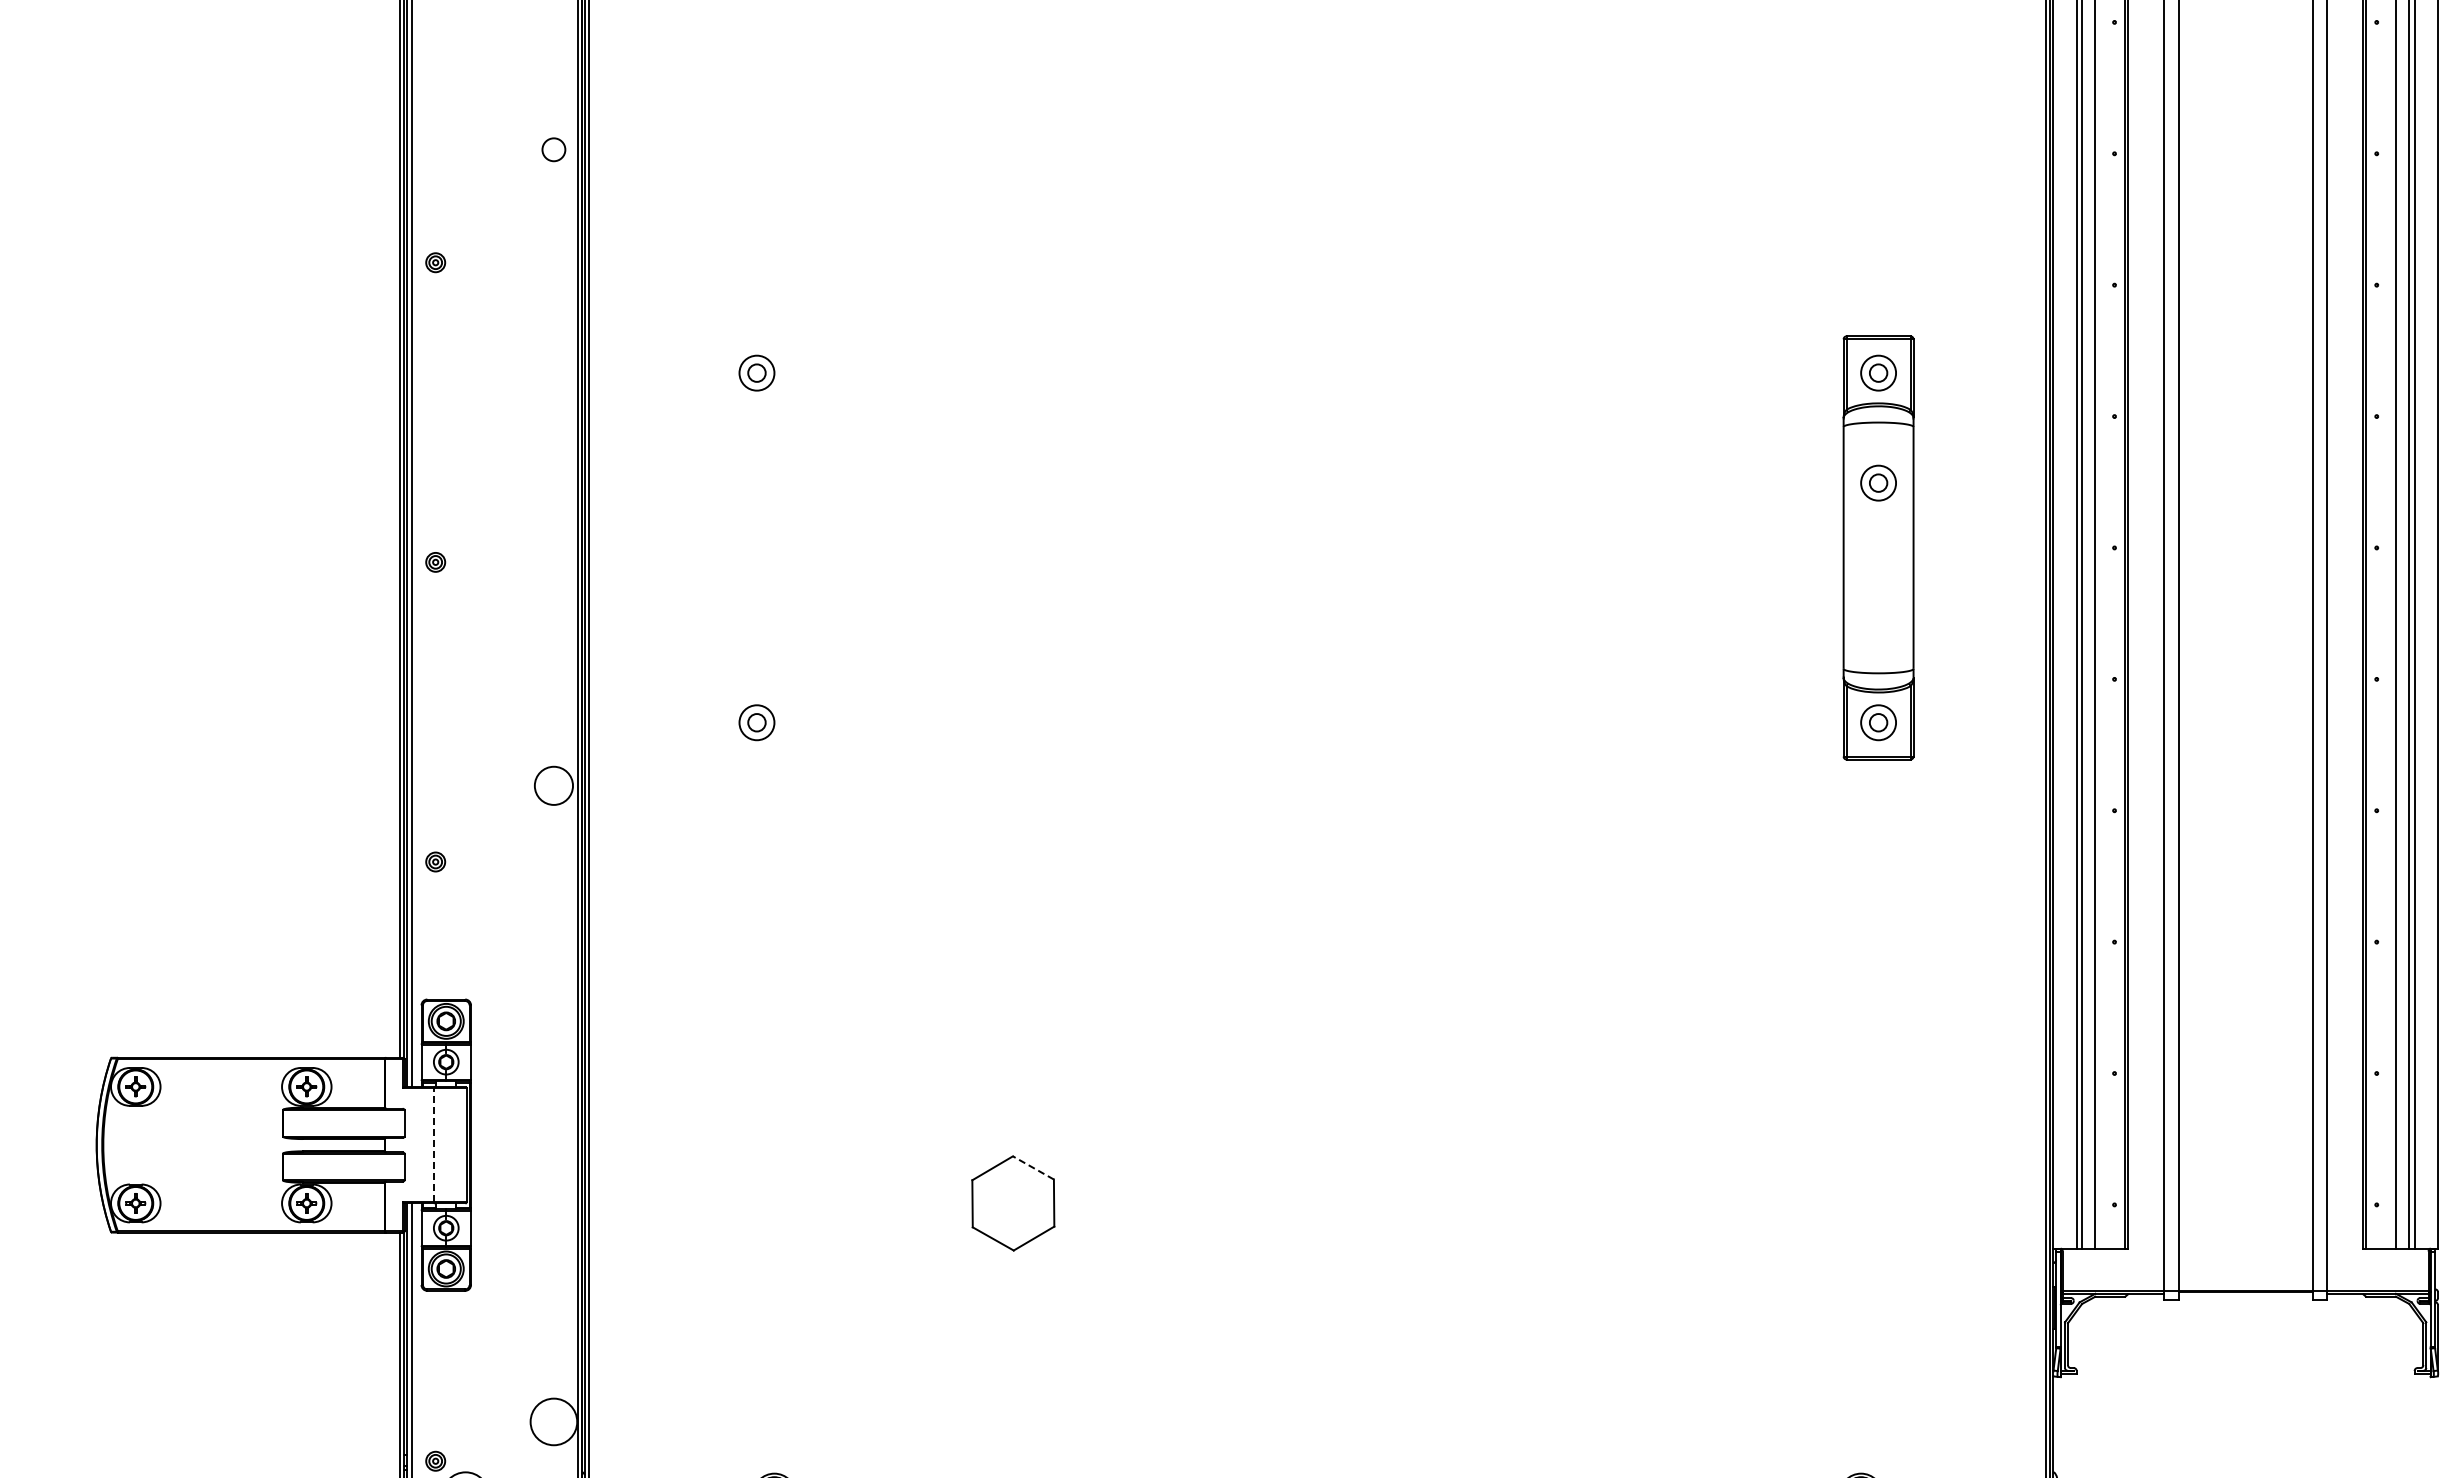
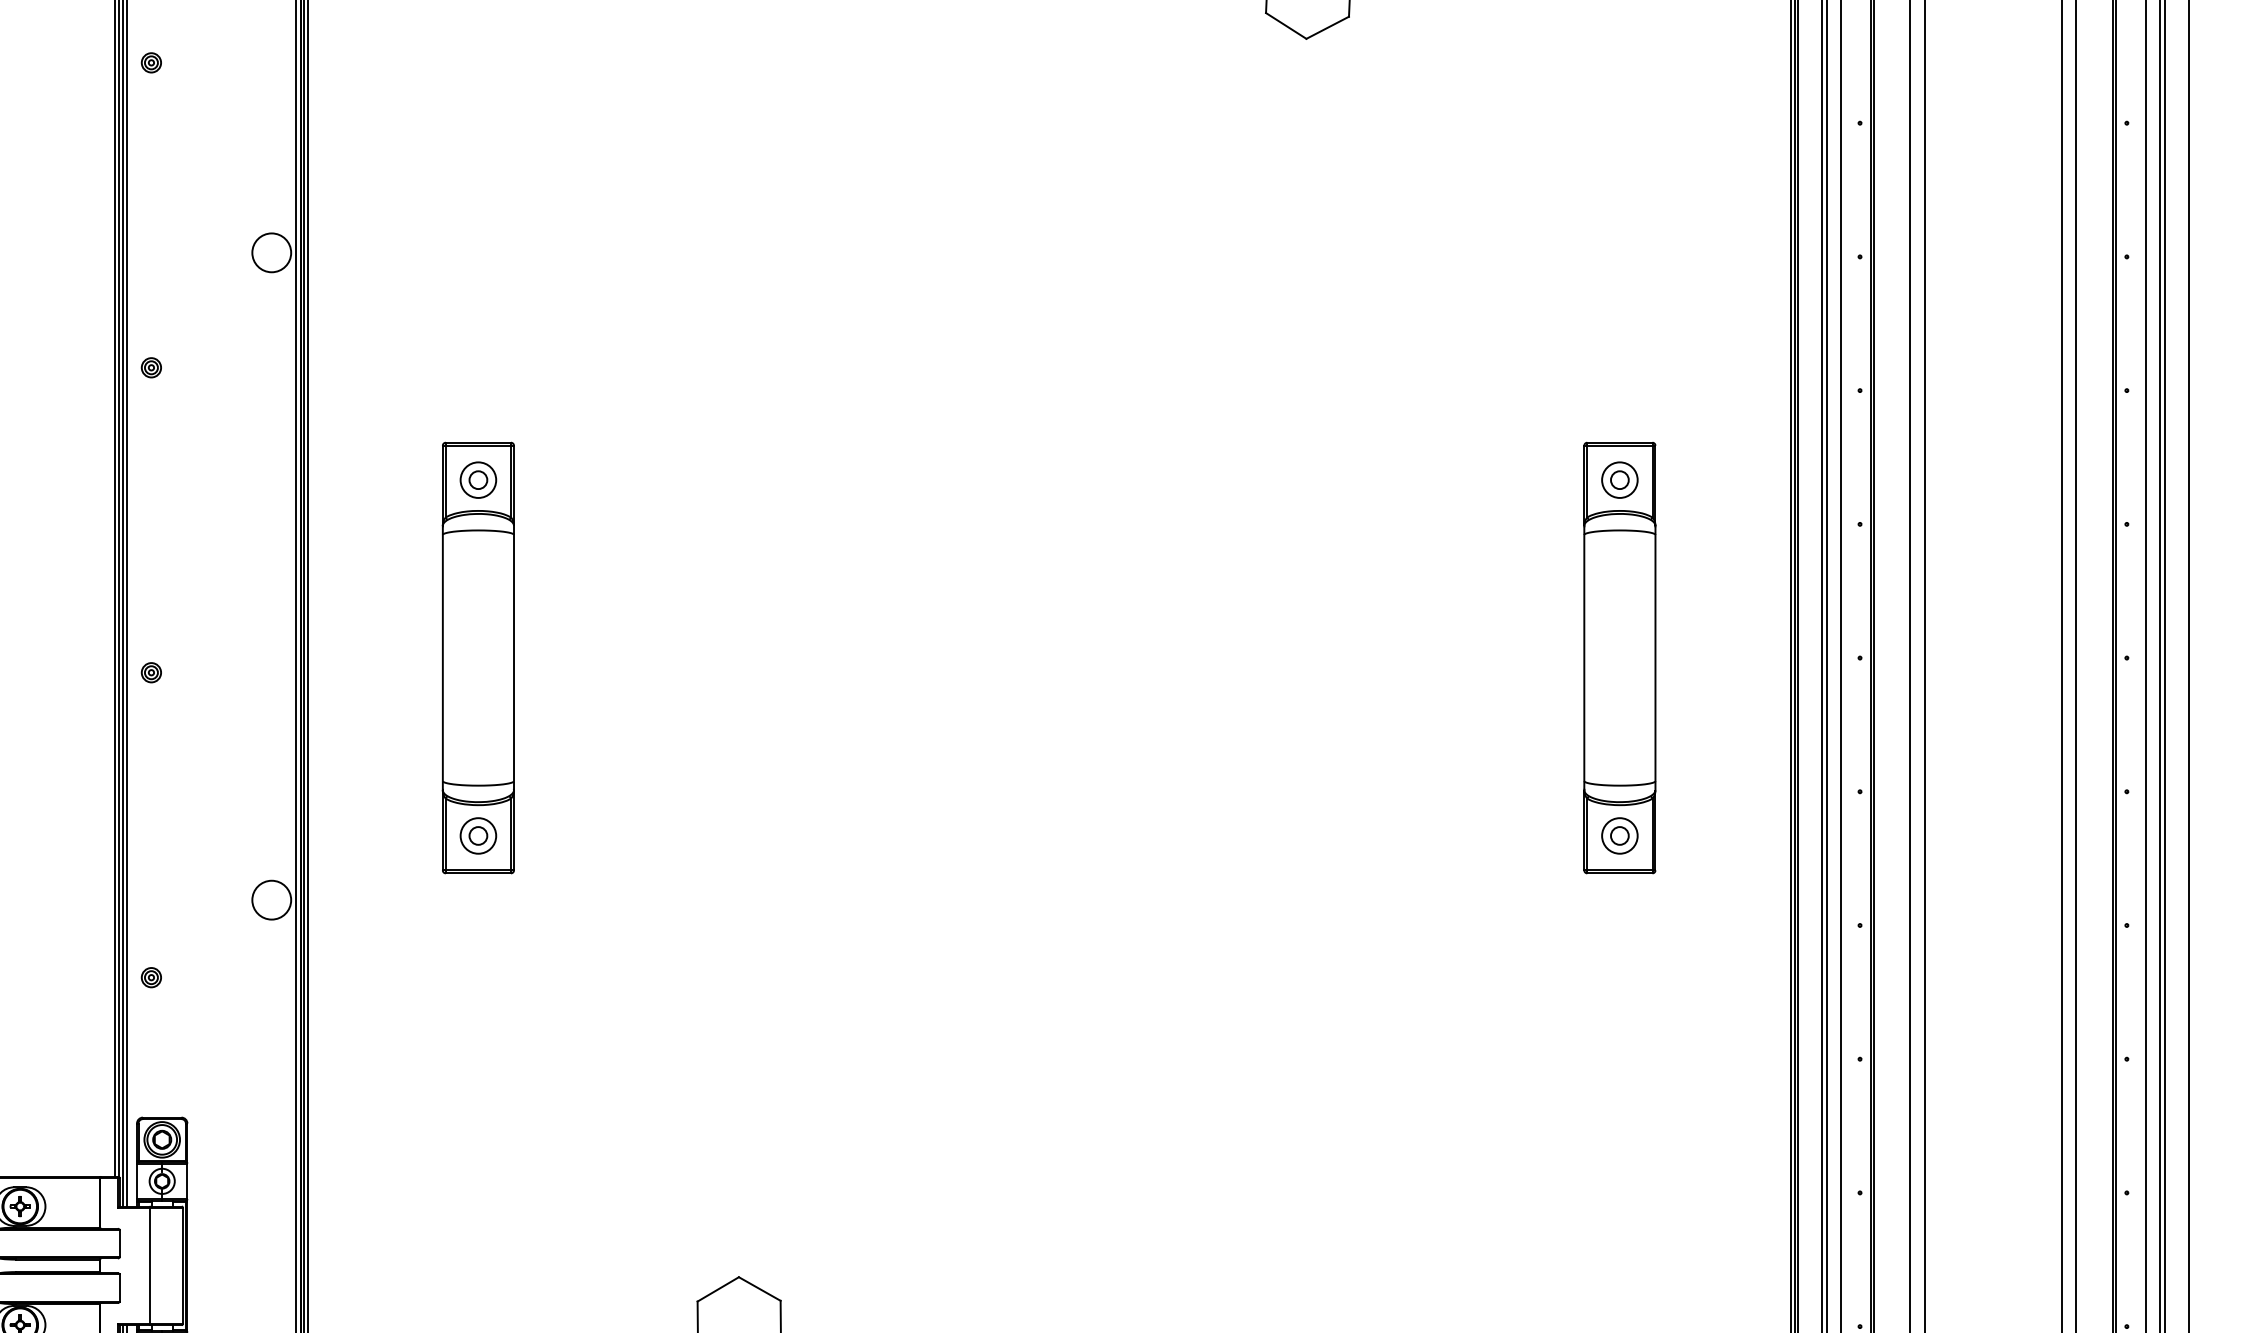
circle: (553, 149) -> (271, 252), size x1.67
part: (1878, 482) -> (1619, 591), removed
part: (756, 547) -> (477, 657), added
line: (434, 1144) -> (150, 1265), dashed -> solid
line: (1033, 1167) -> (759, 1288), dashed -> solid

